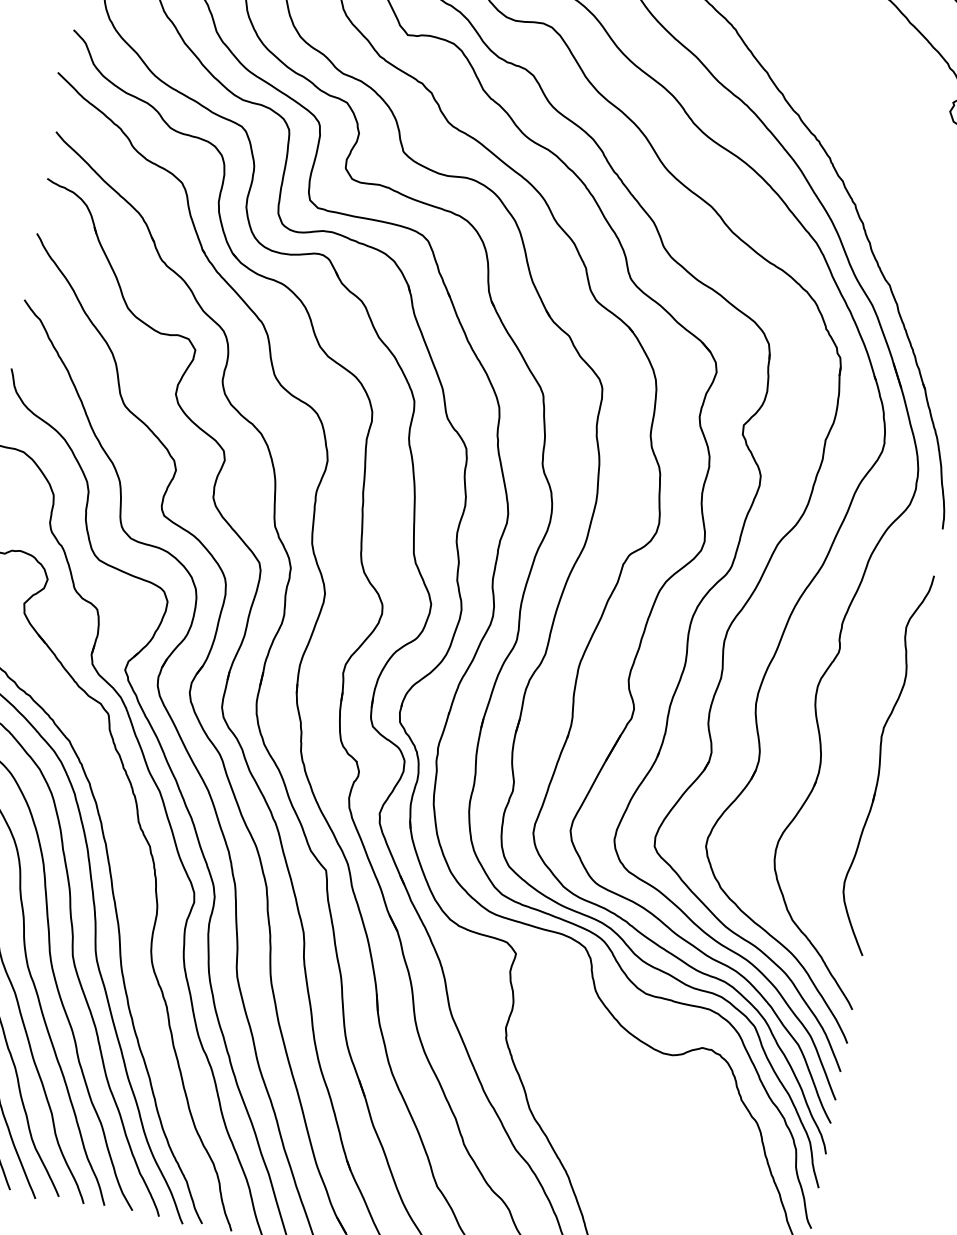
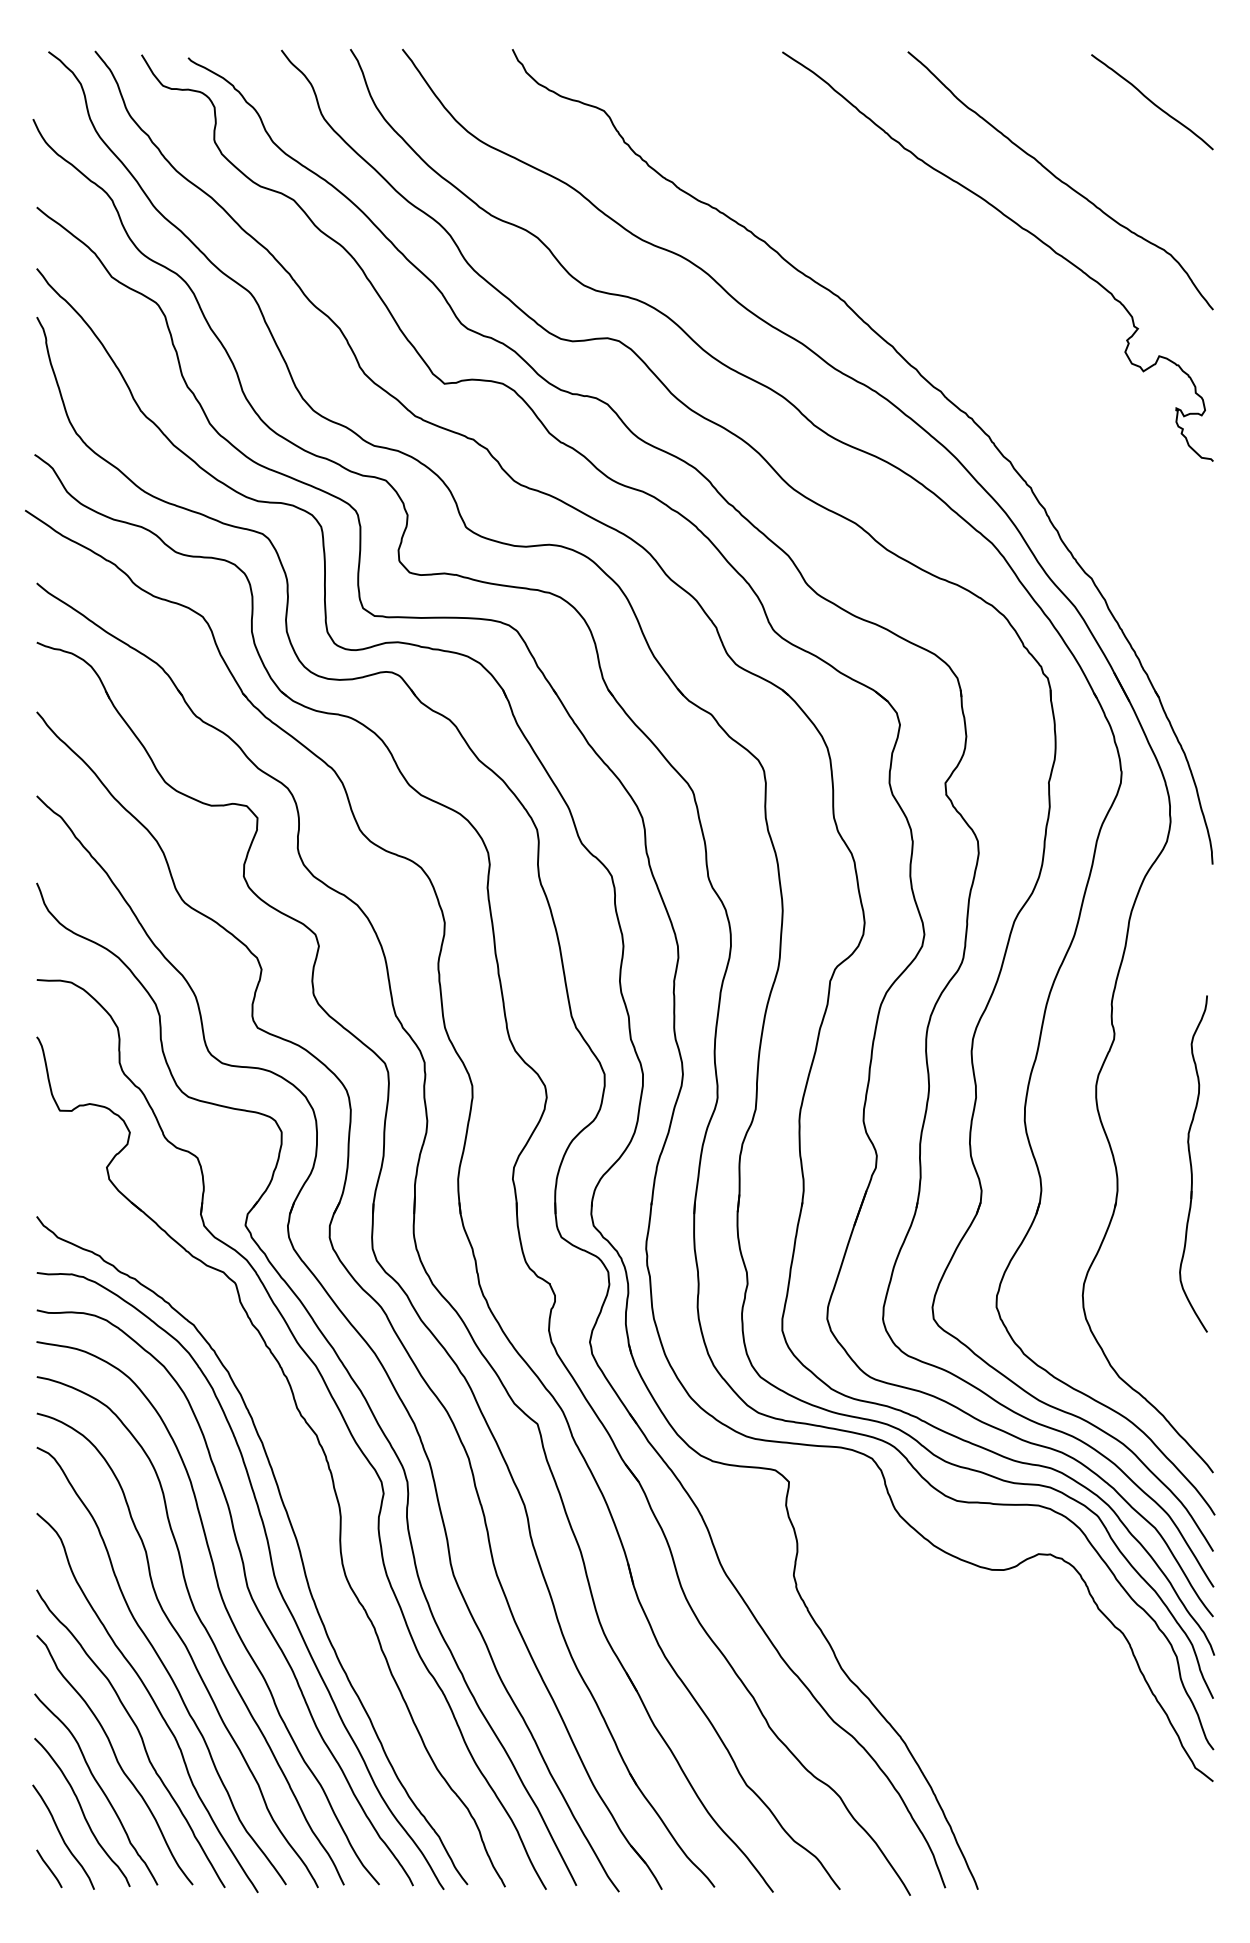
part: (882, 762) -> (1193, 1163), size x0.7

